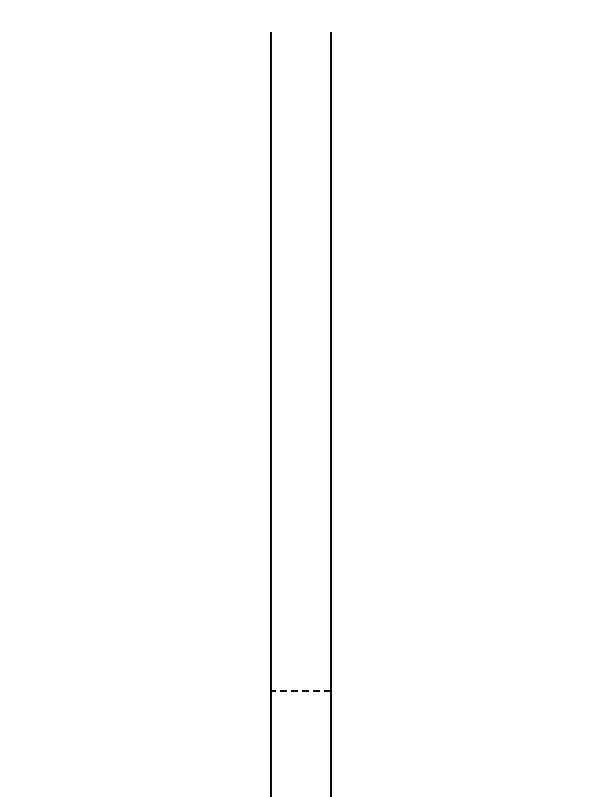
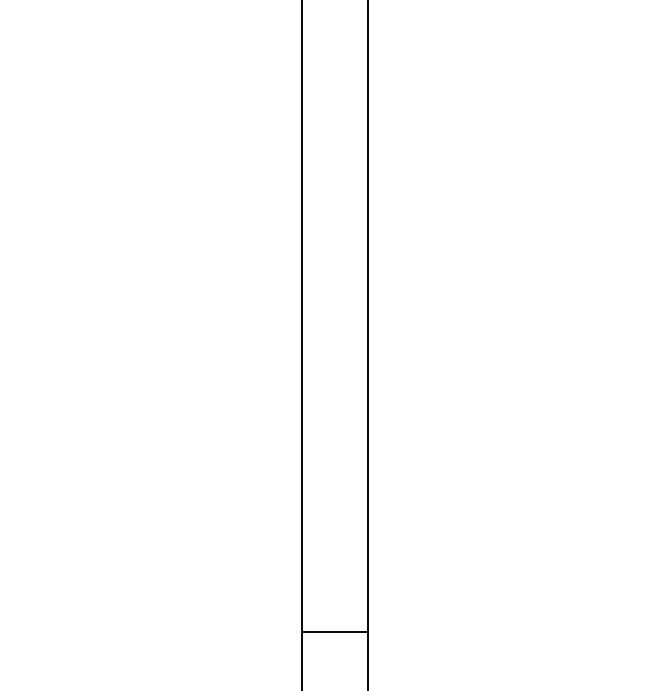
line: (301, 690) -> (335, 631), dashed -> solid

